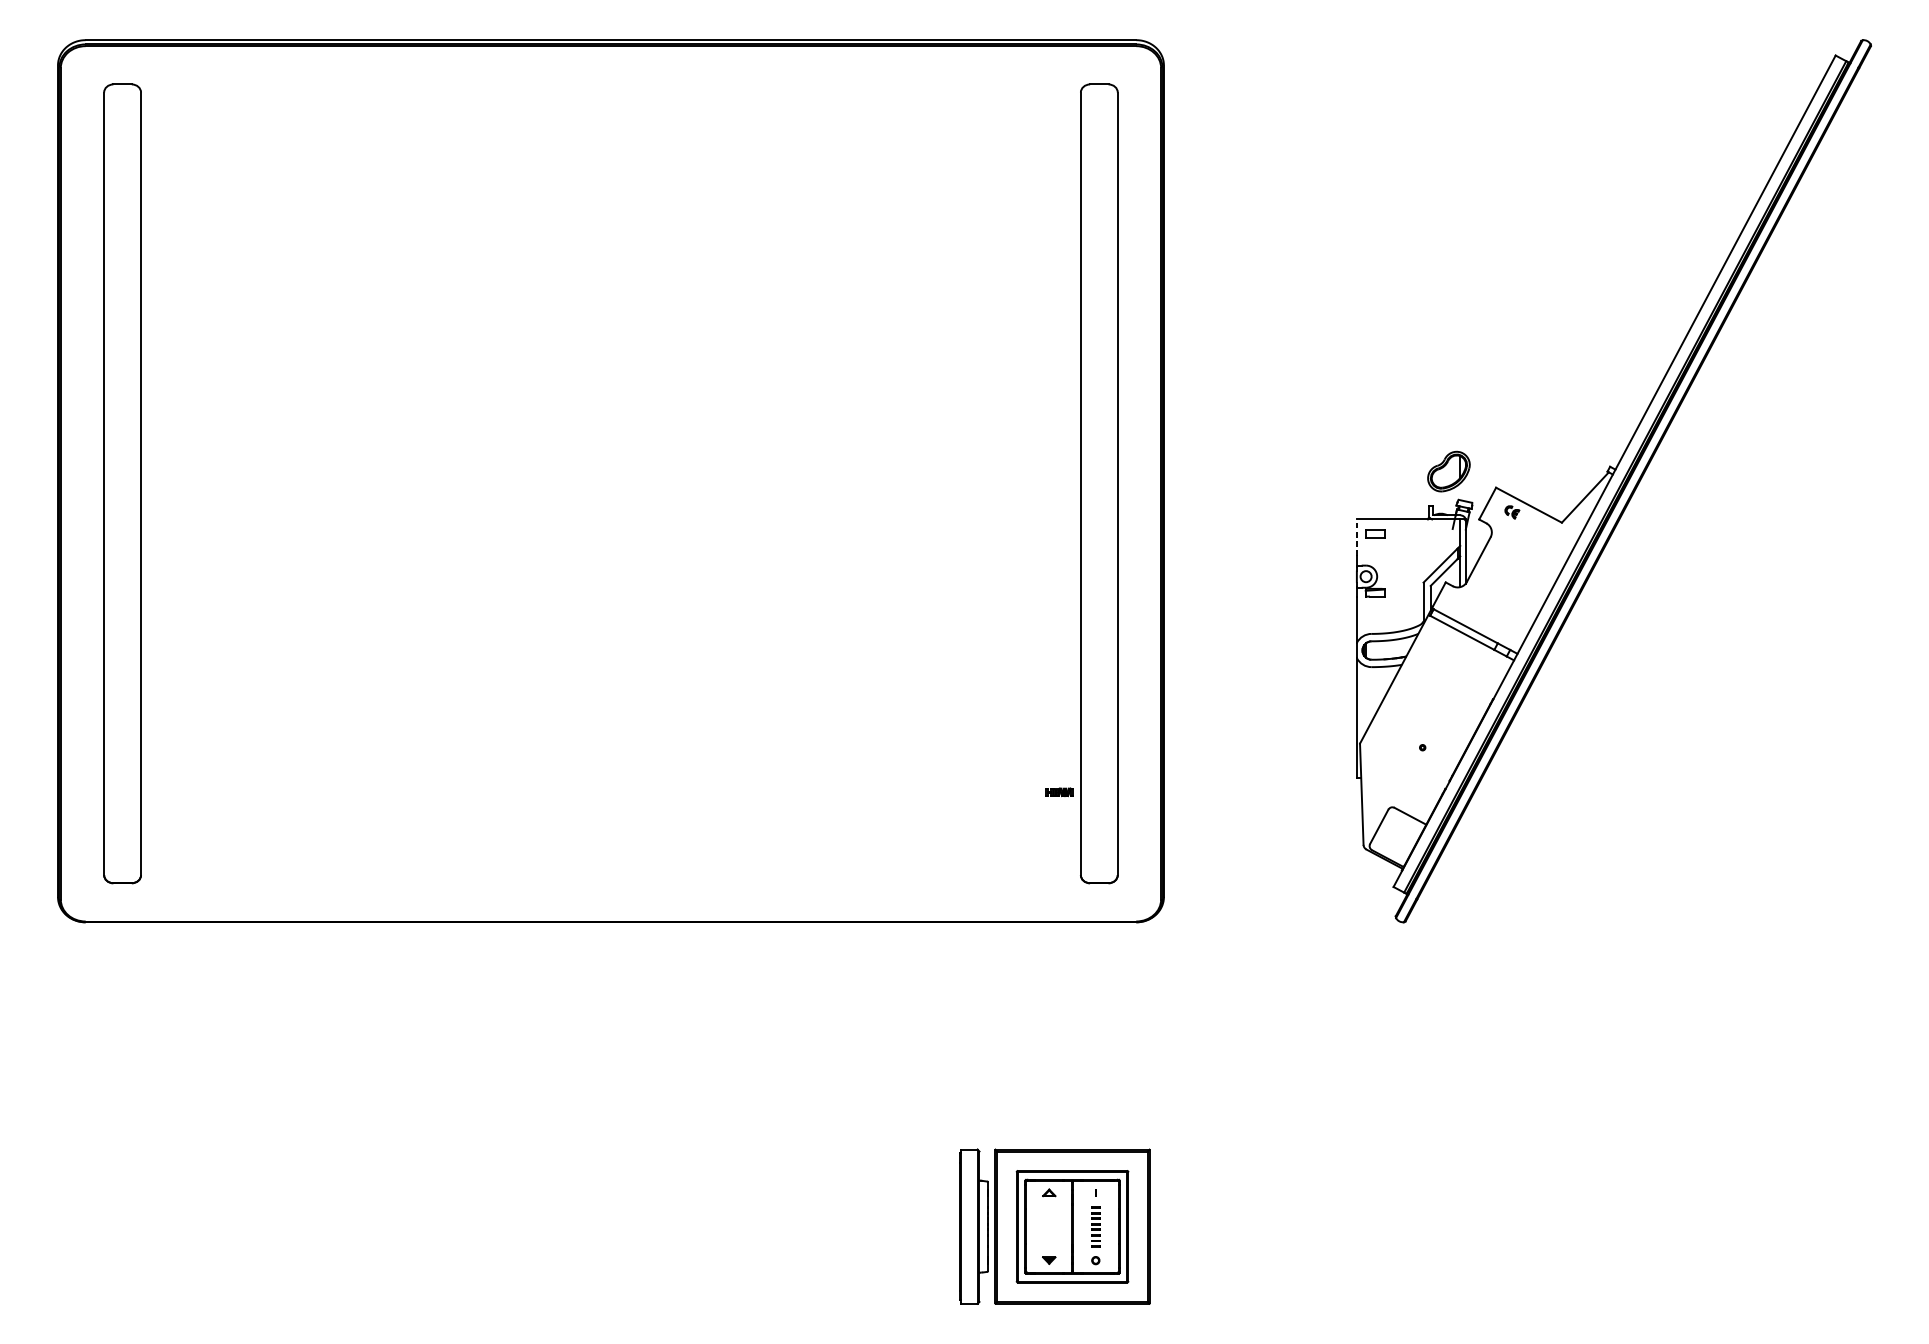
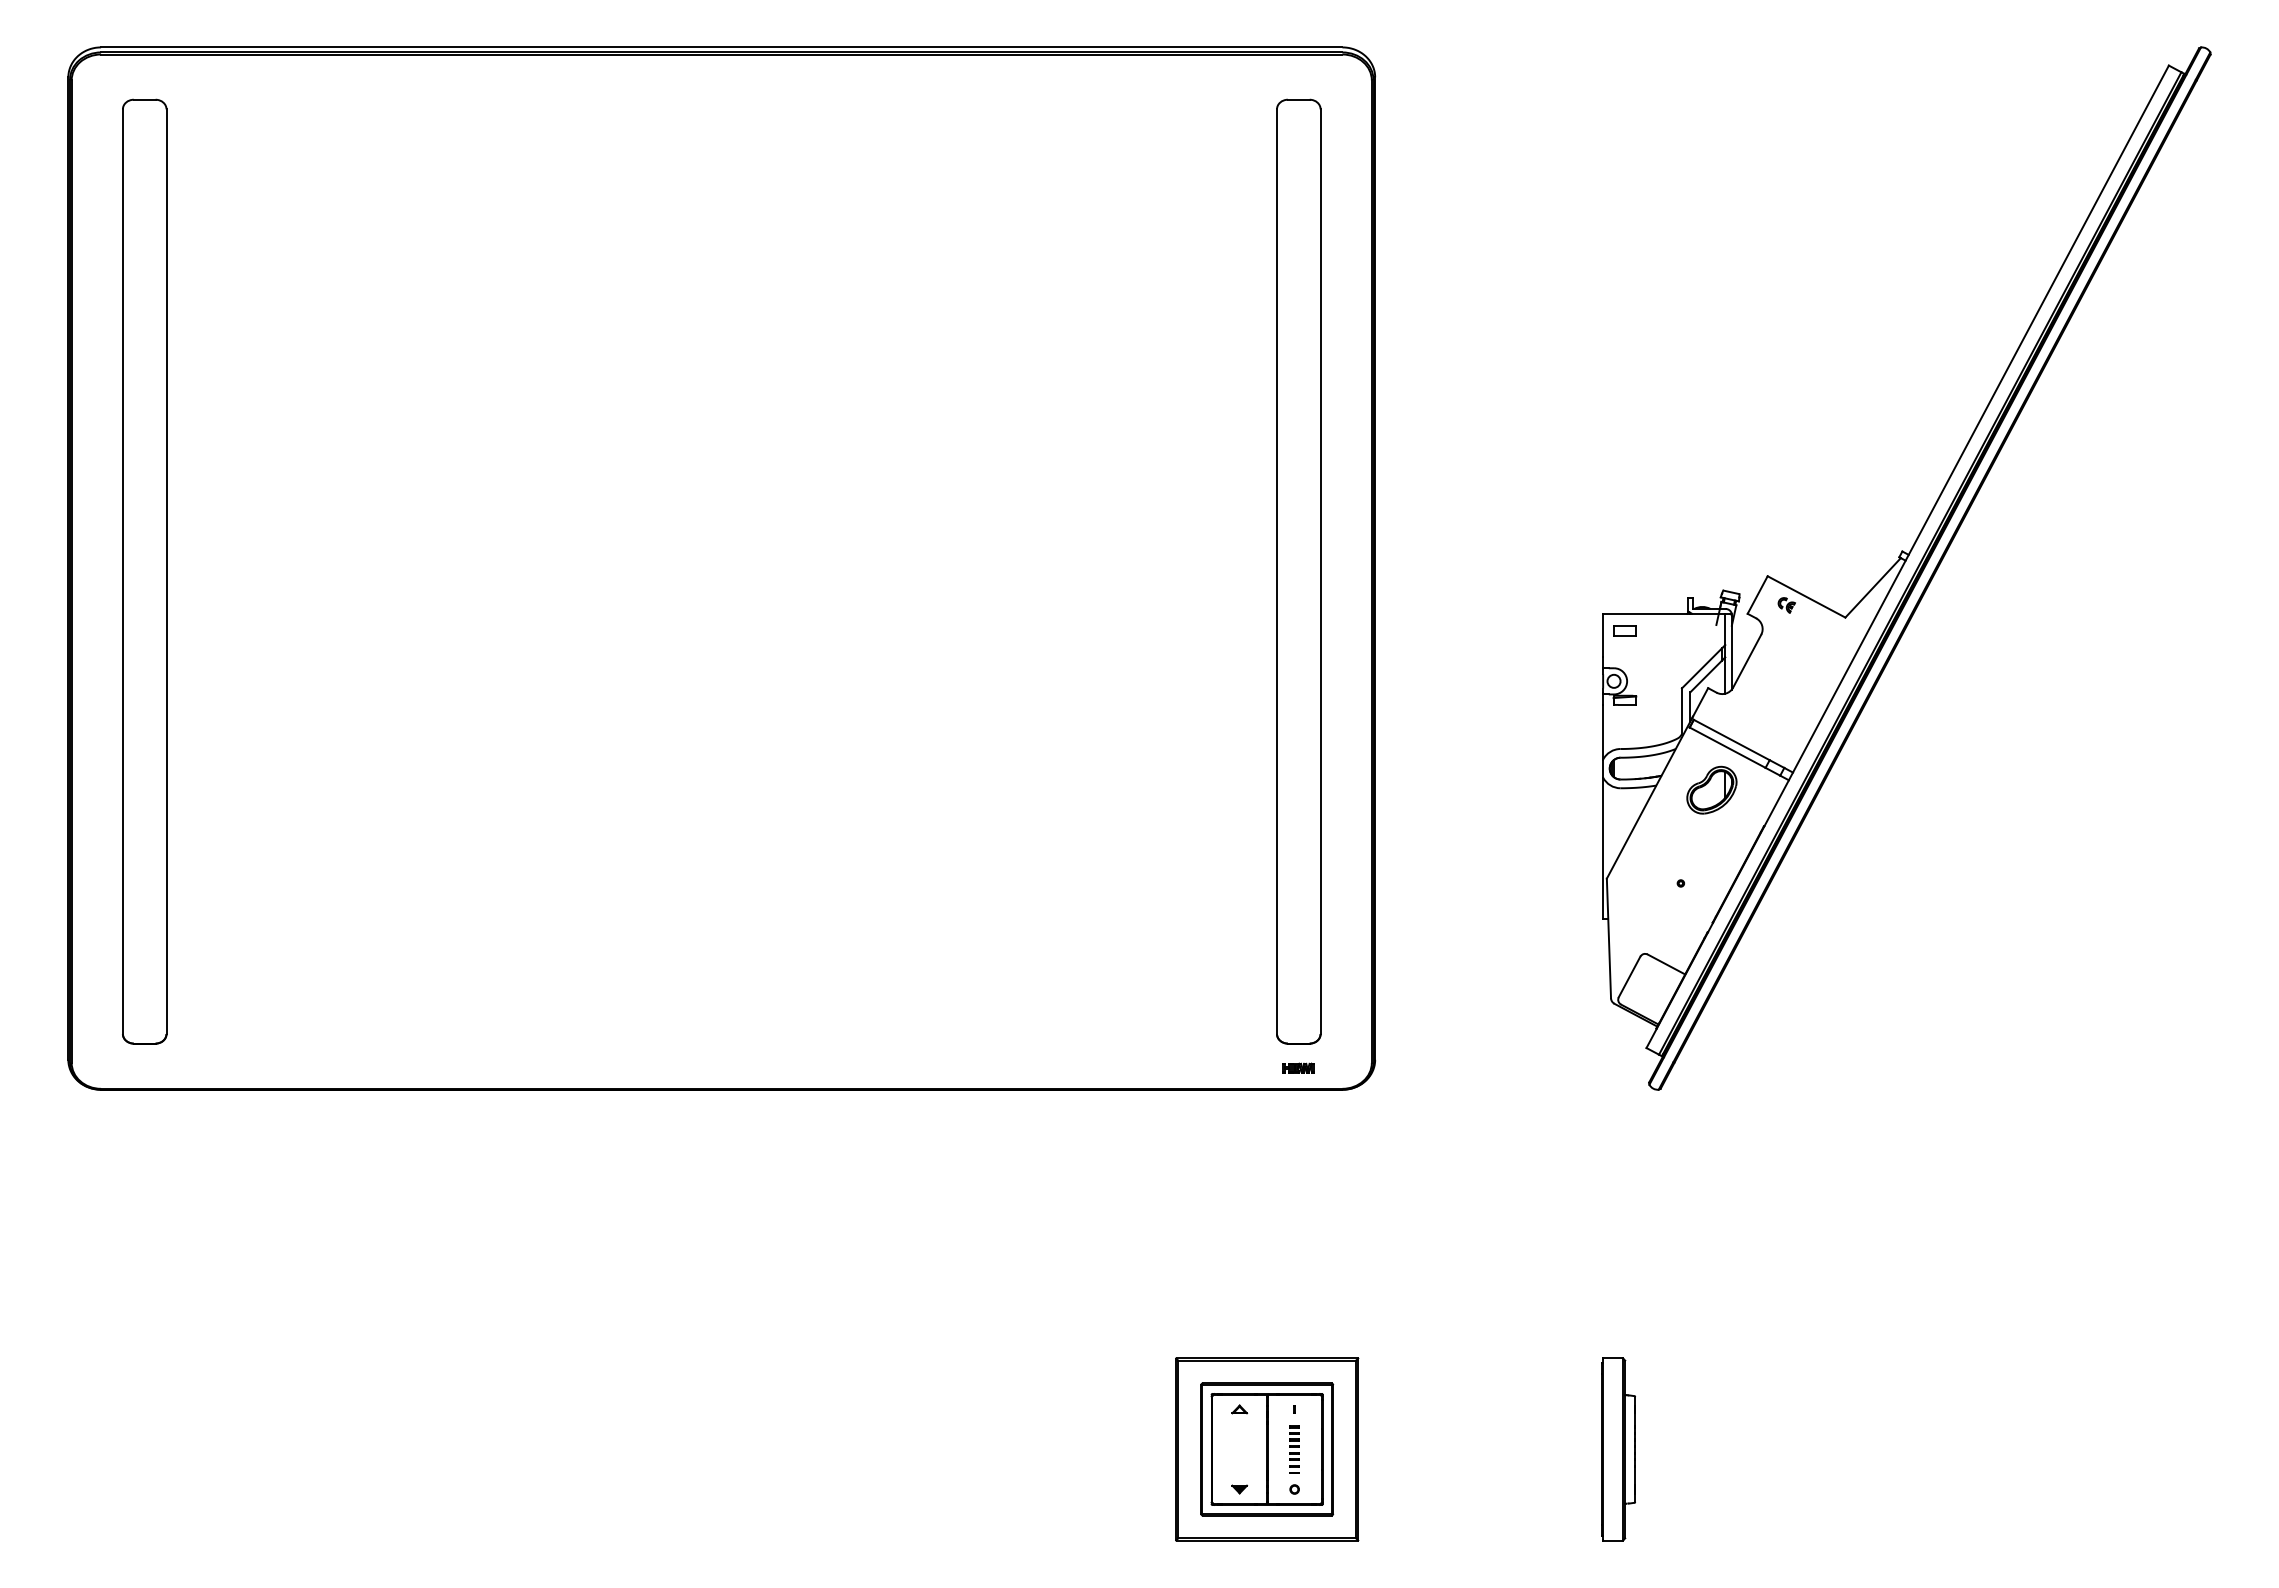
part: (1448, 471) -> (1711, 789), moved
line: (1357, 537) -> (1603, 635), dashed -> solid
part: (1059, 791) -> (1298, 1067), moved
part: (973, 1226) -> (1618, 1449), moved

